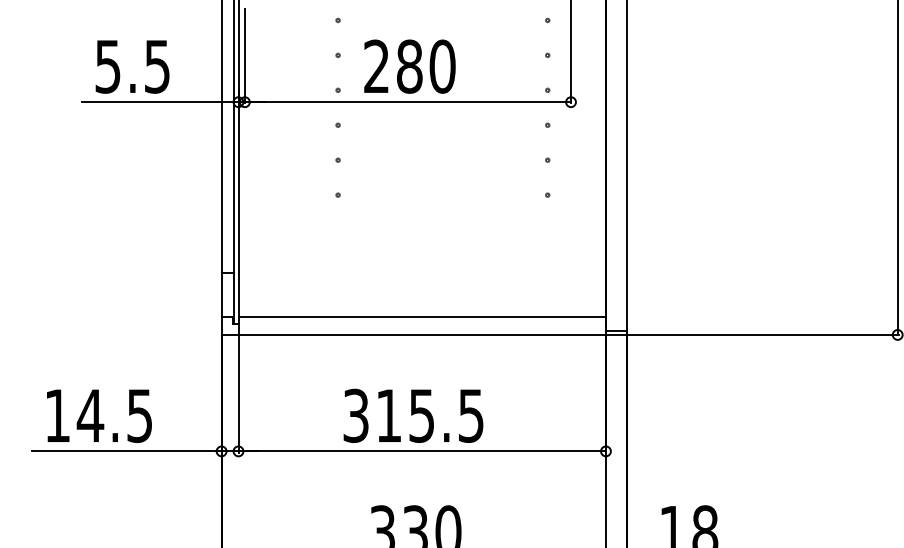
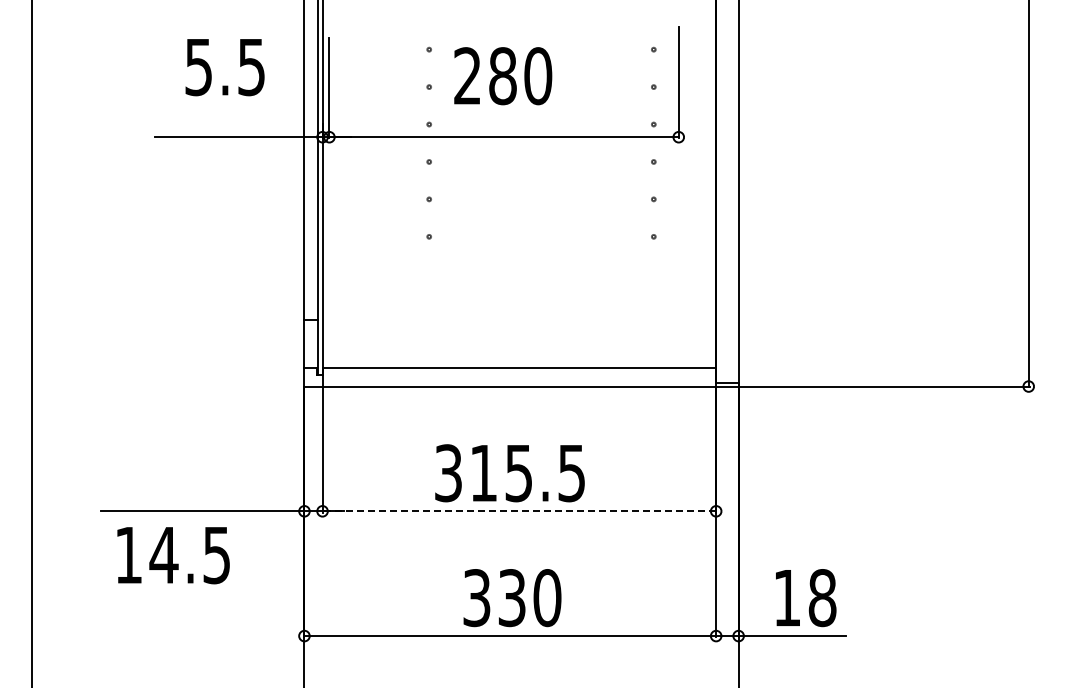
text: (132, 66) -> (224, 67), moved
text: (410, 66) -> (503, 76), moved
text: (99, 416) -> (173, 555), moved
line: (422, 451) -> (519, 511), solid -> dashed

